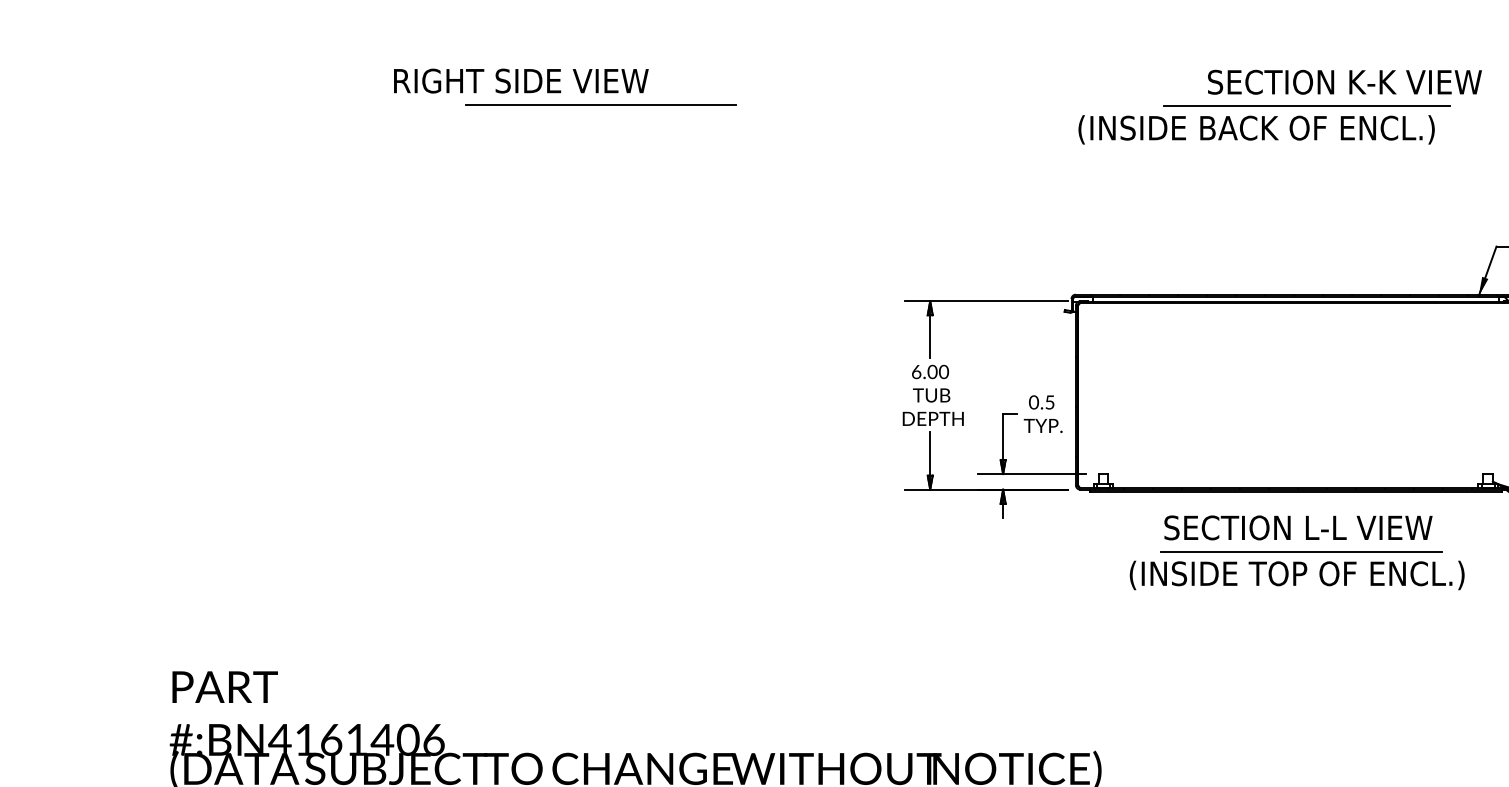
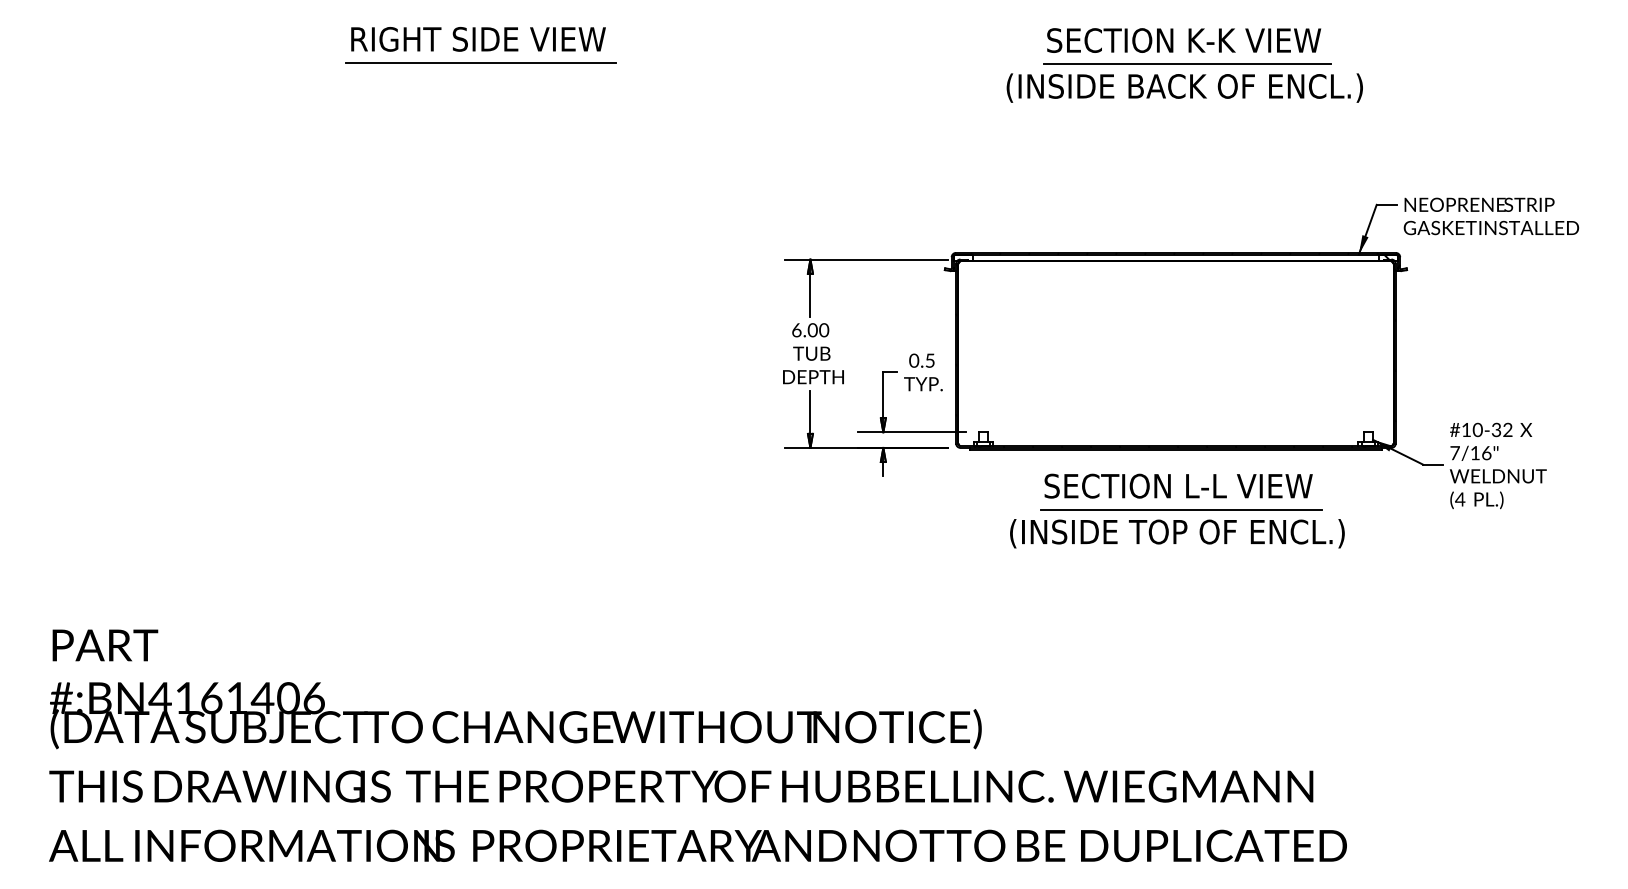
text: (521, 81) -> (478, 39), moved
text: (1345, 82) -> (1184, 40), moved
text: (1256, 129) -> (1184, 87), moved

